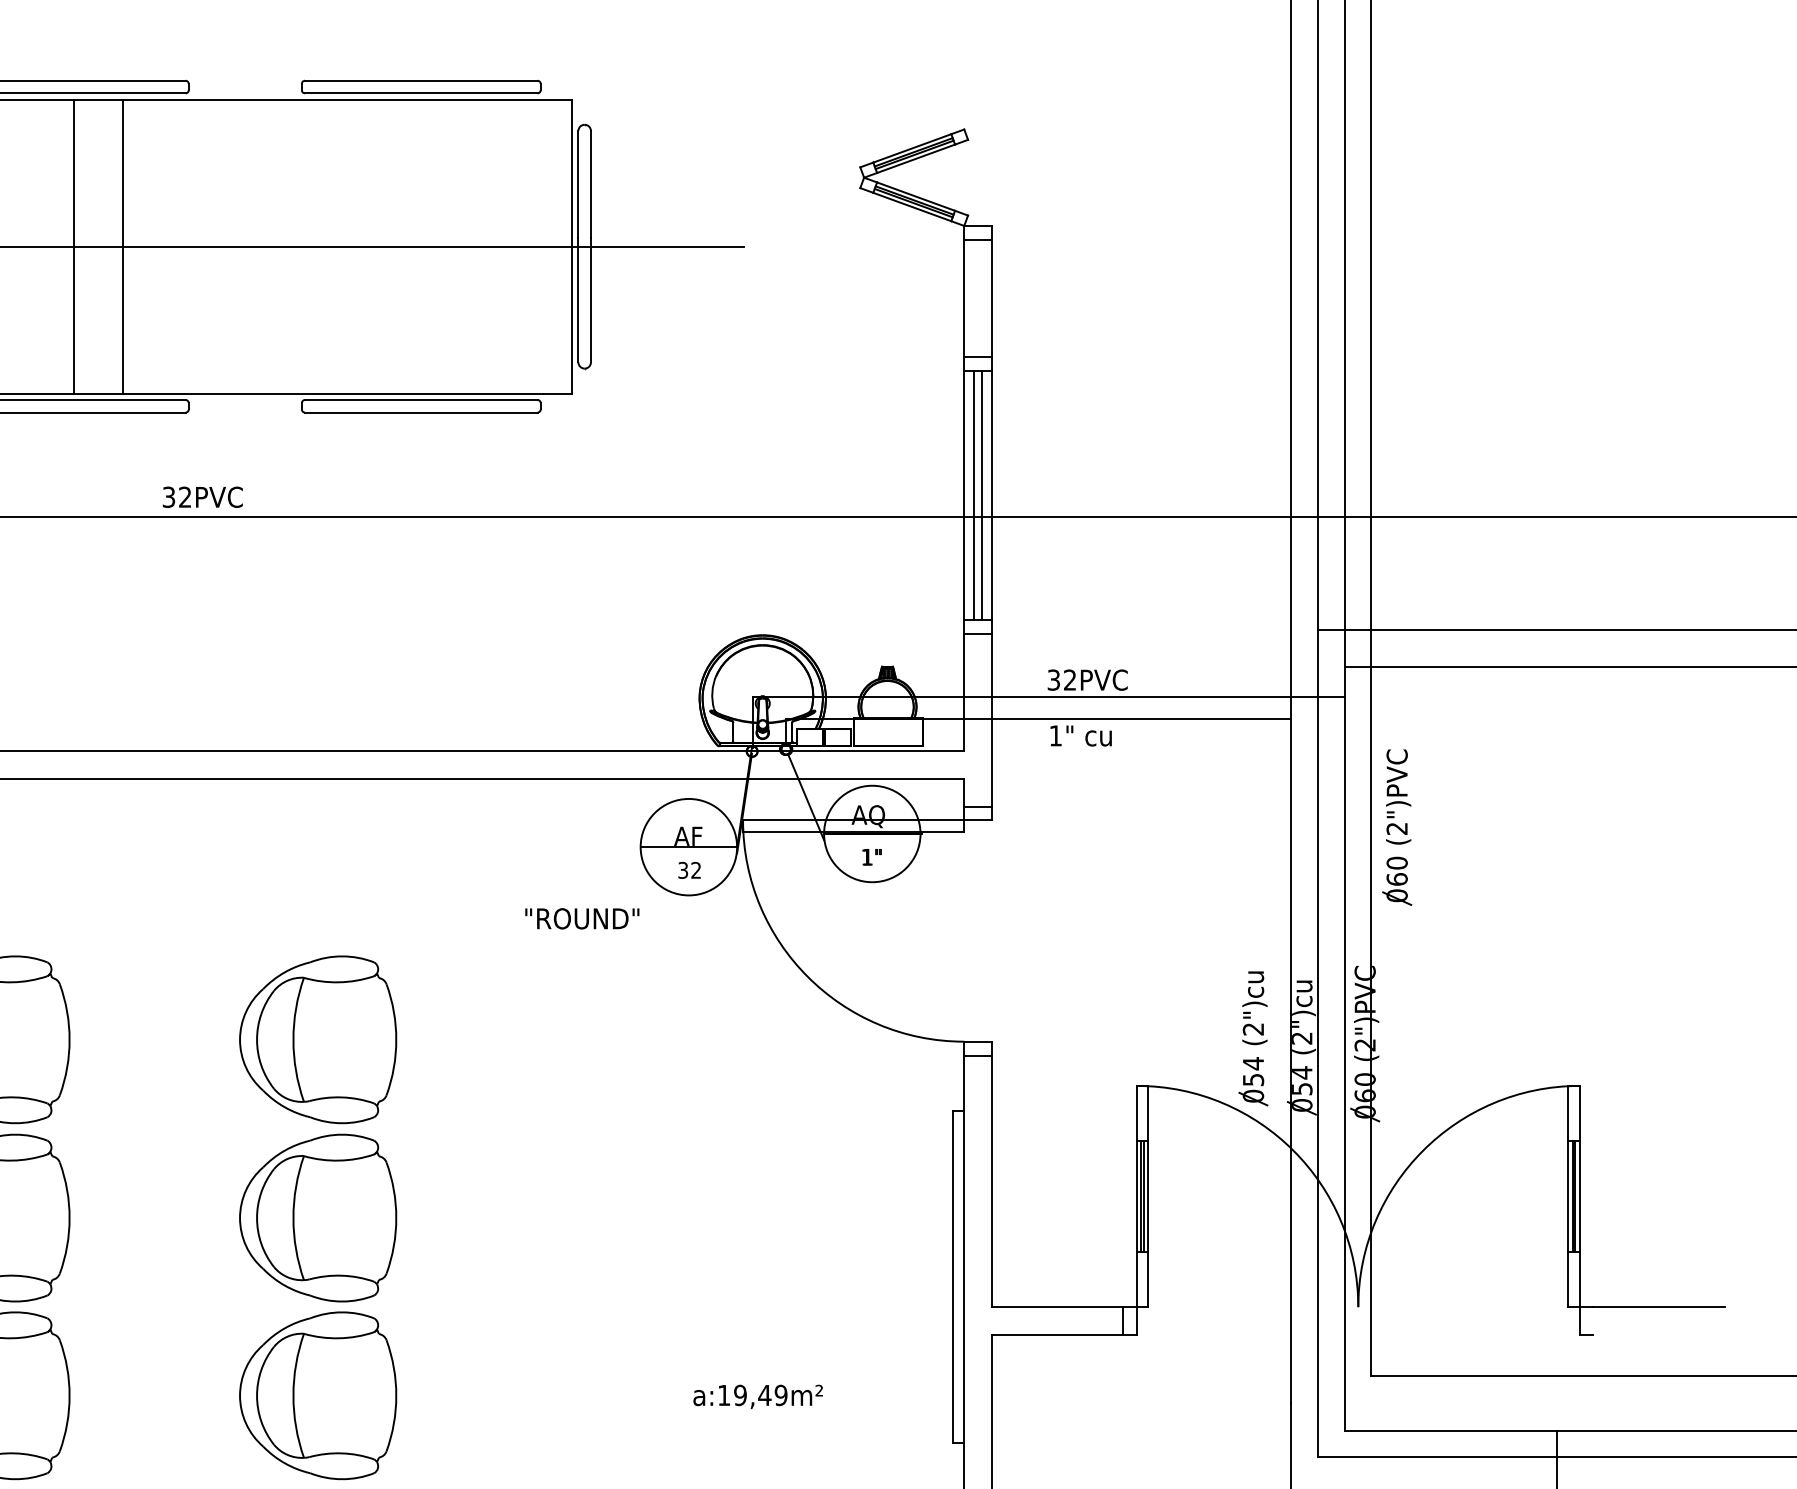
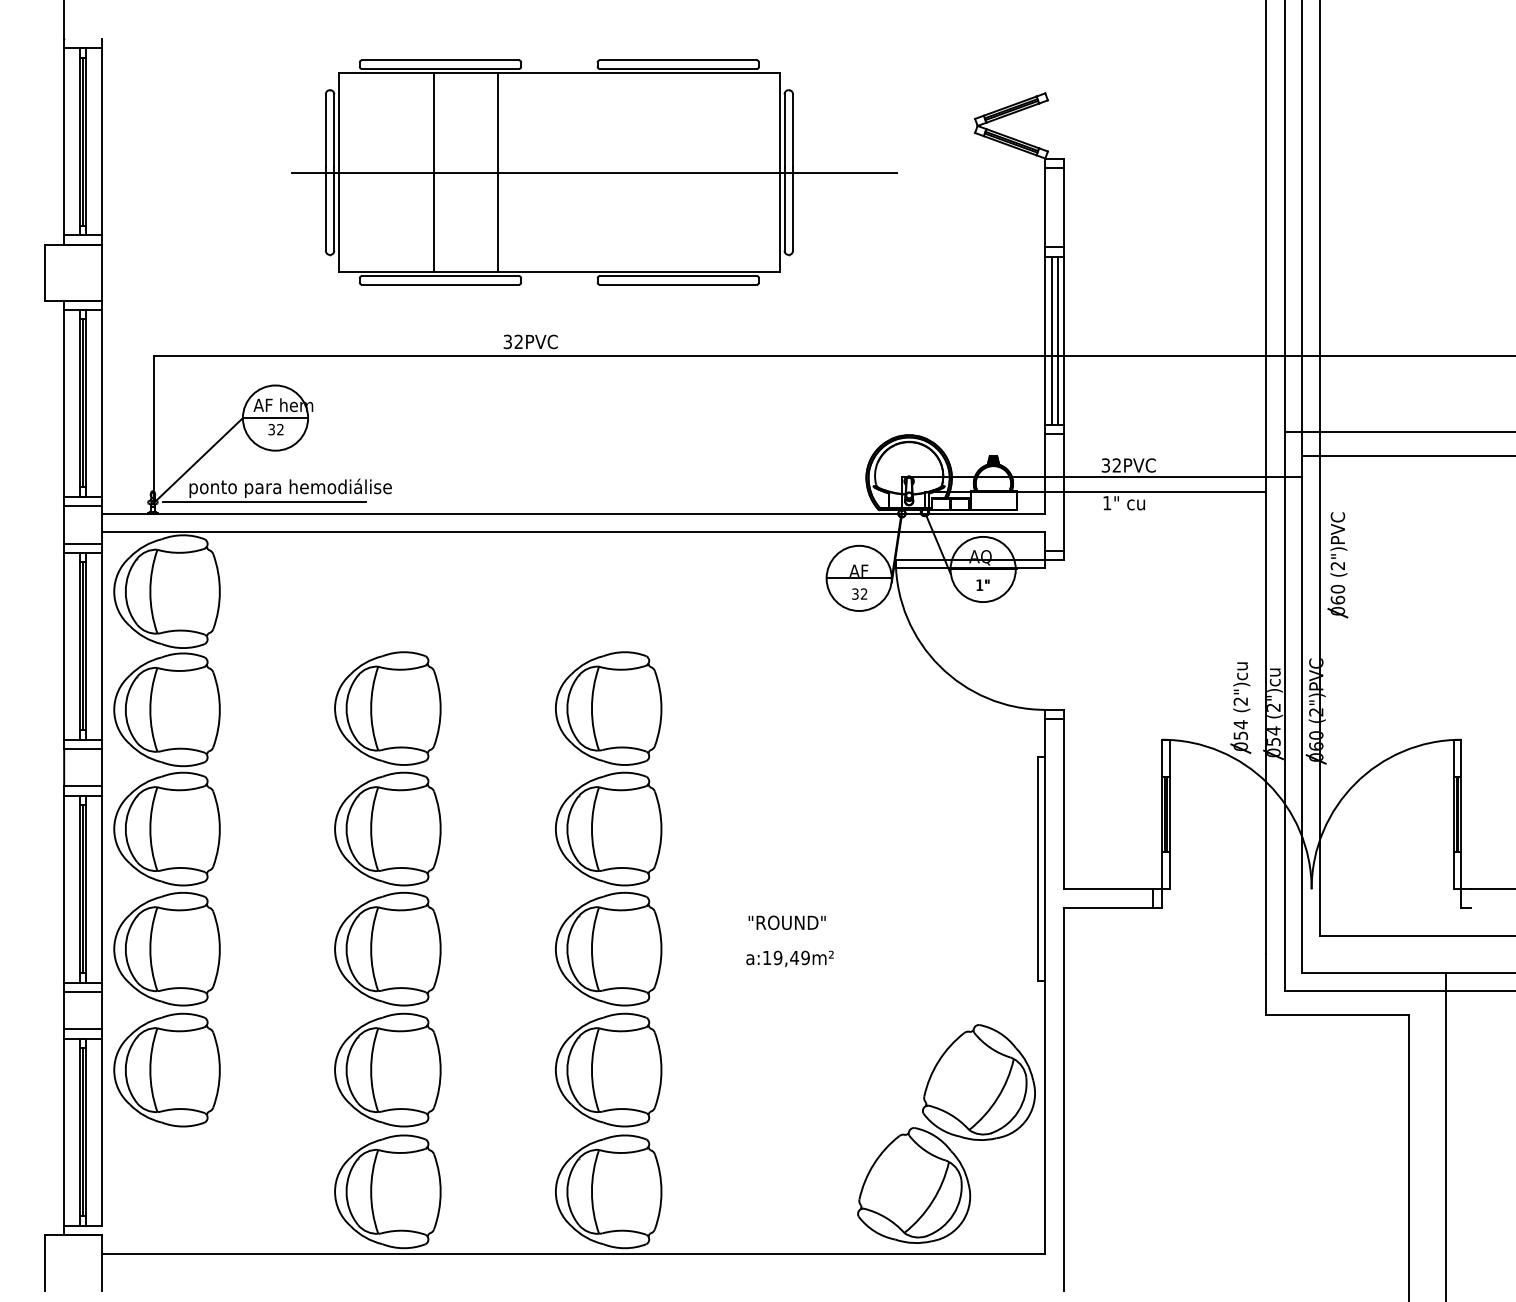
line: (73, 246) -> (497, 172), moved
line: (122, 246) -> (433, 172), moved
text: (581, 918) -> (786, 922), moved
text: (757, 1396) -> (789, 958), moved

